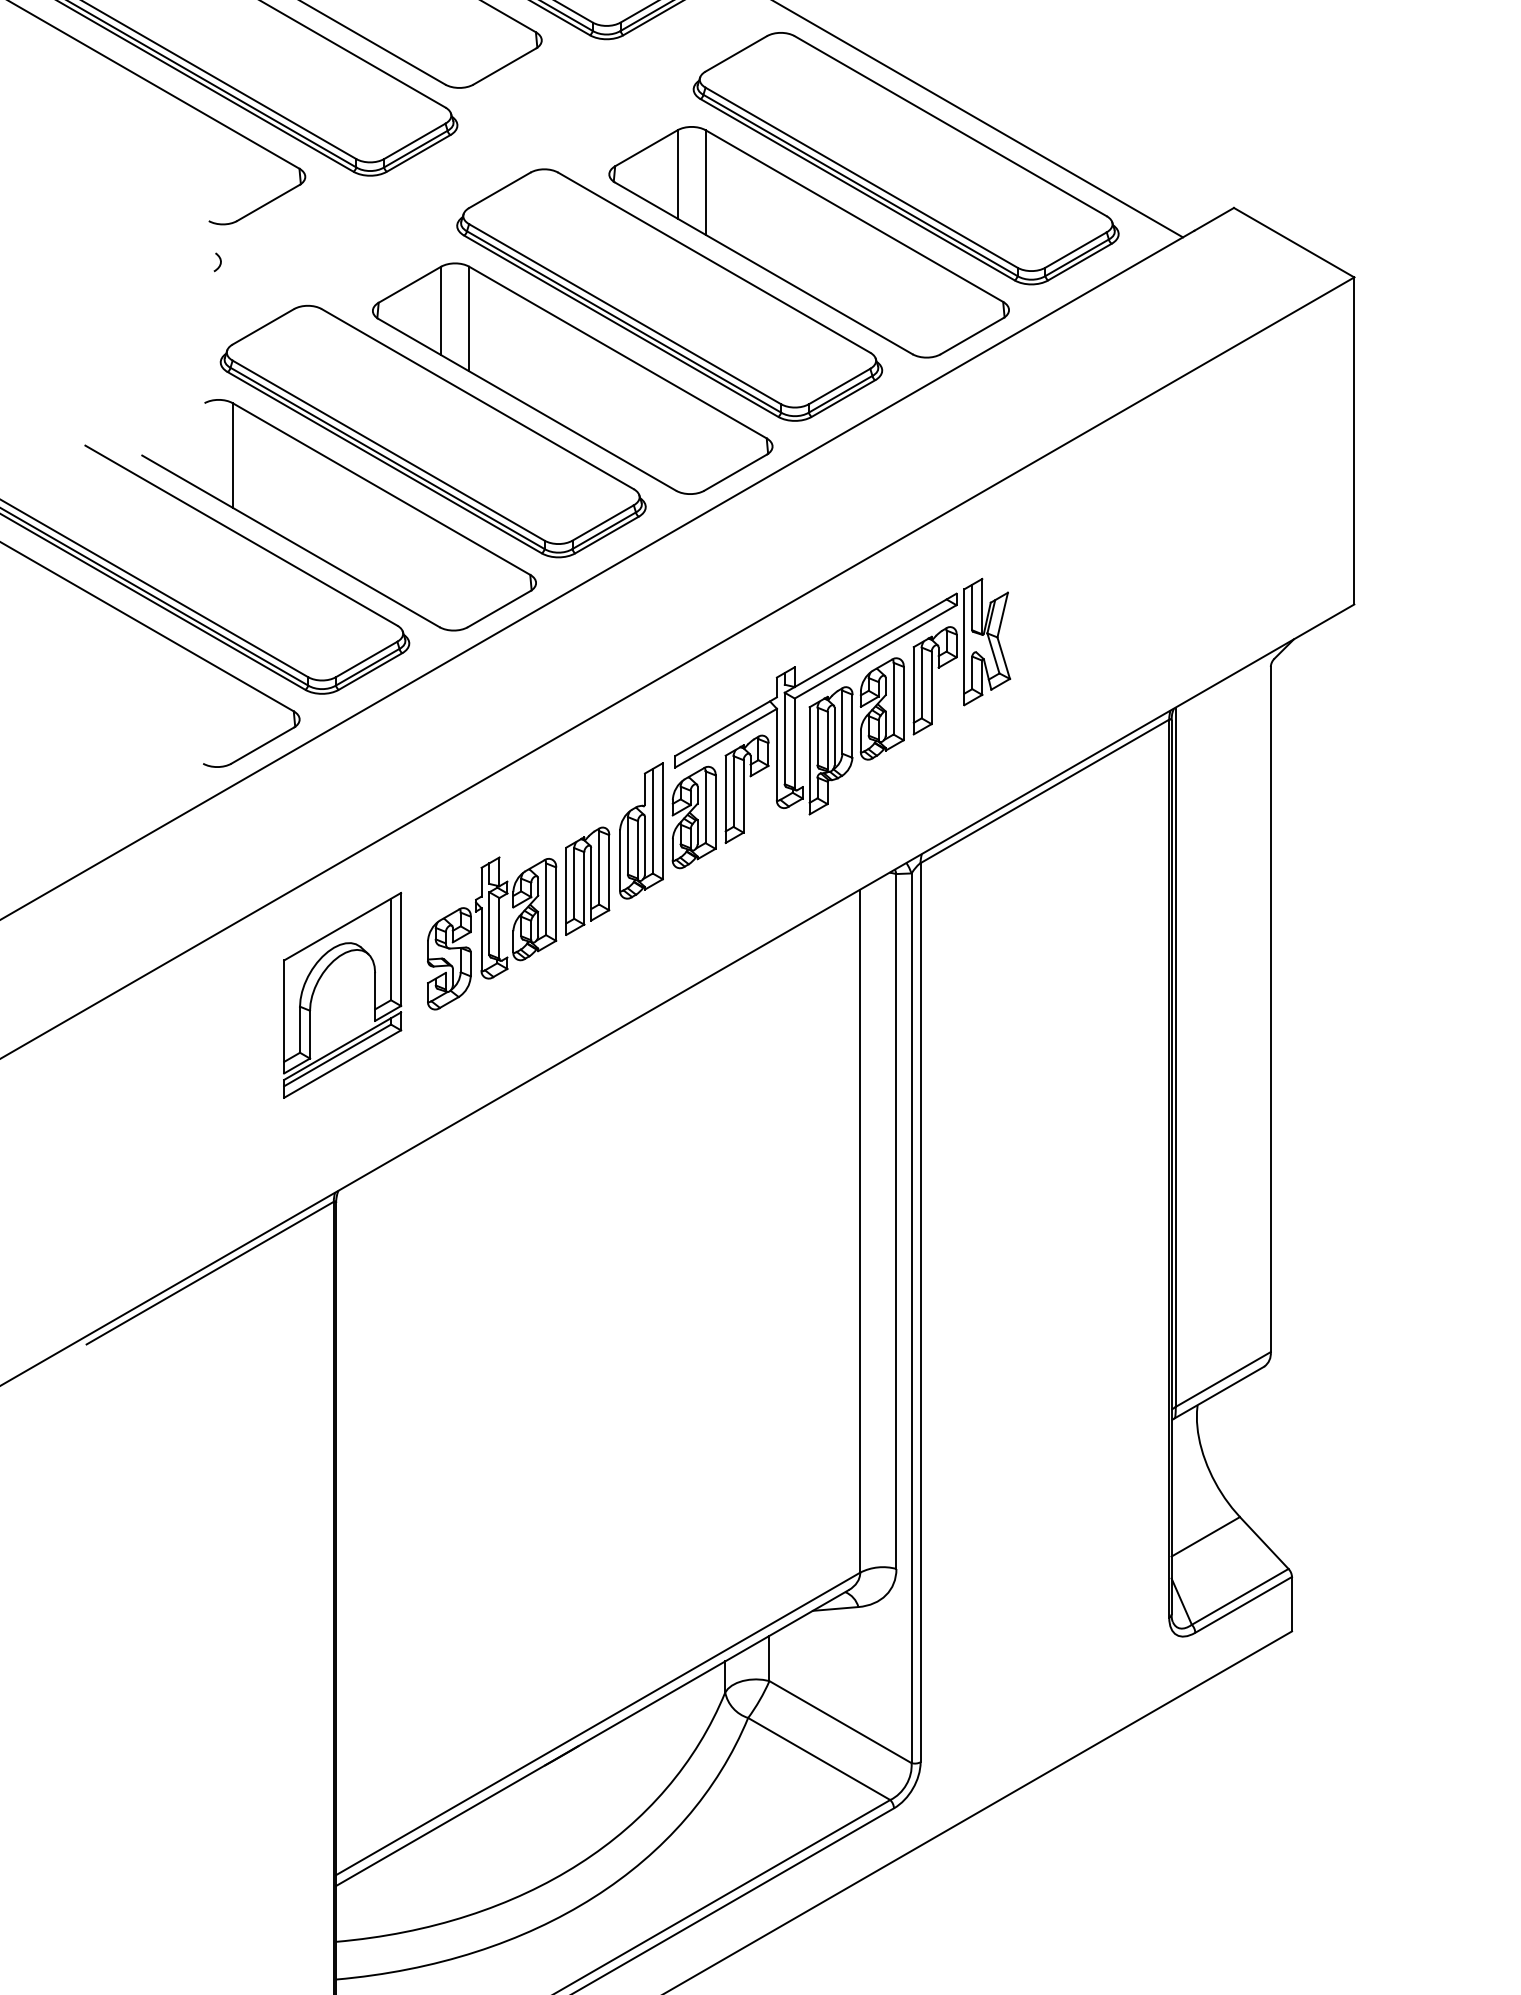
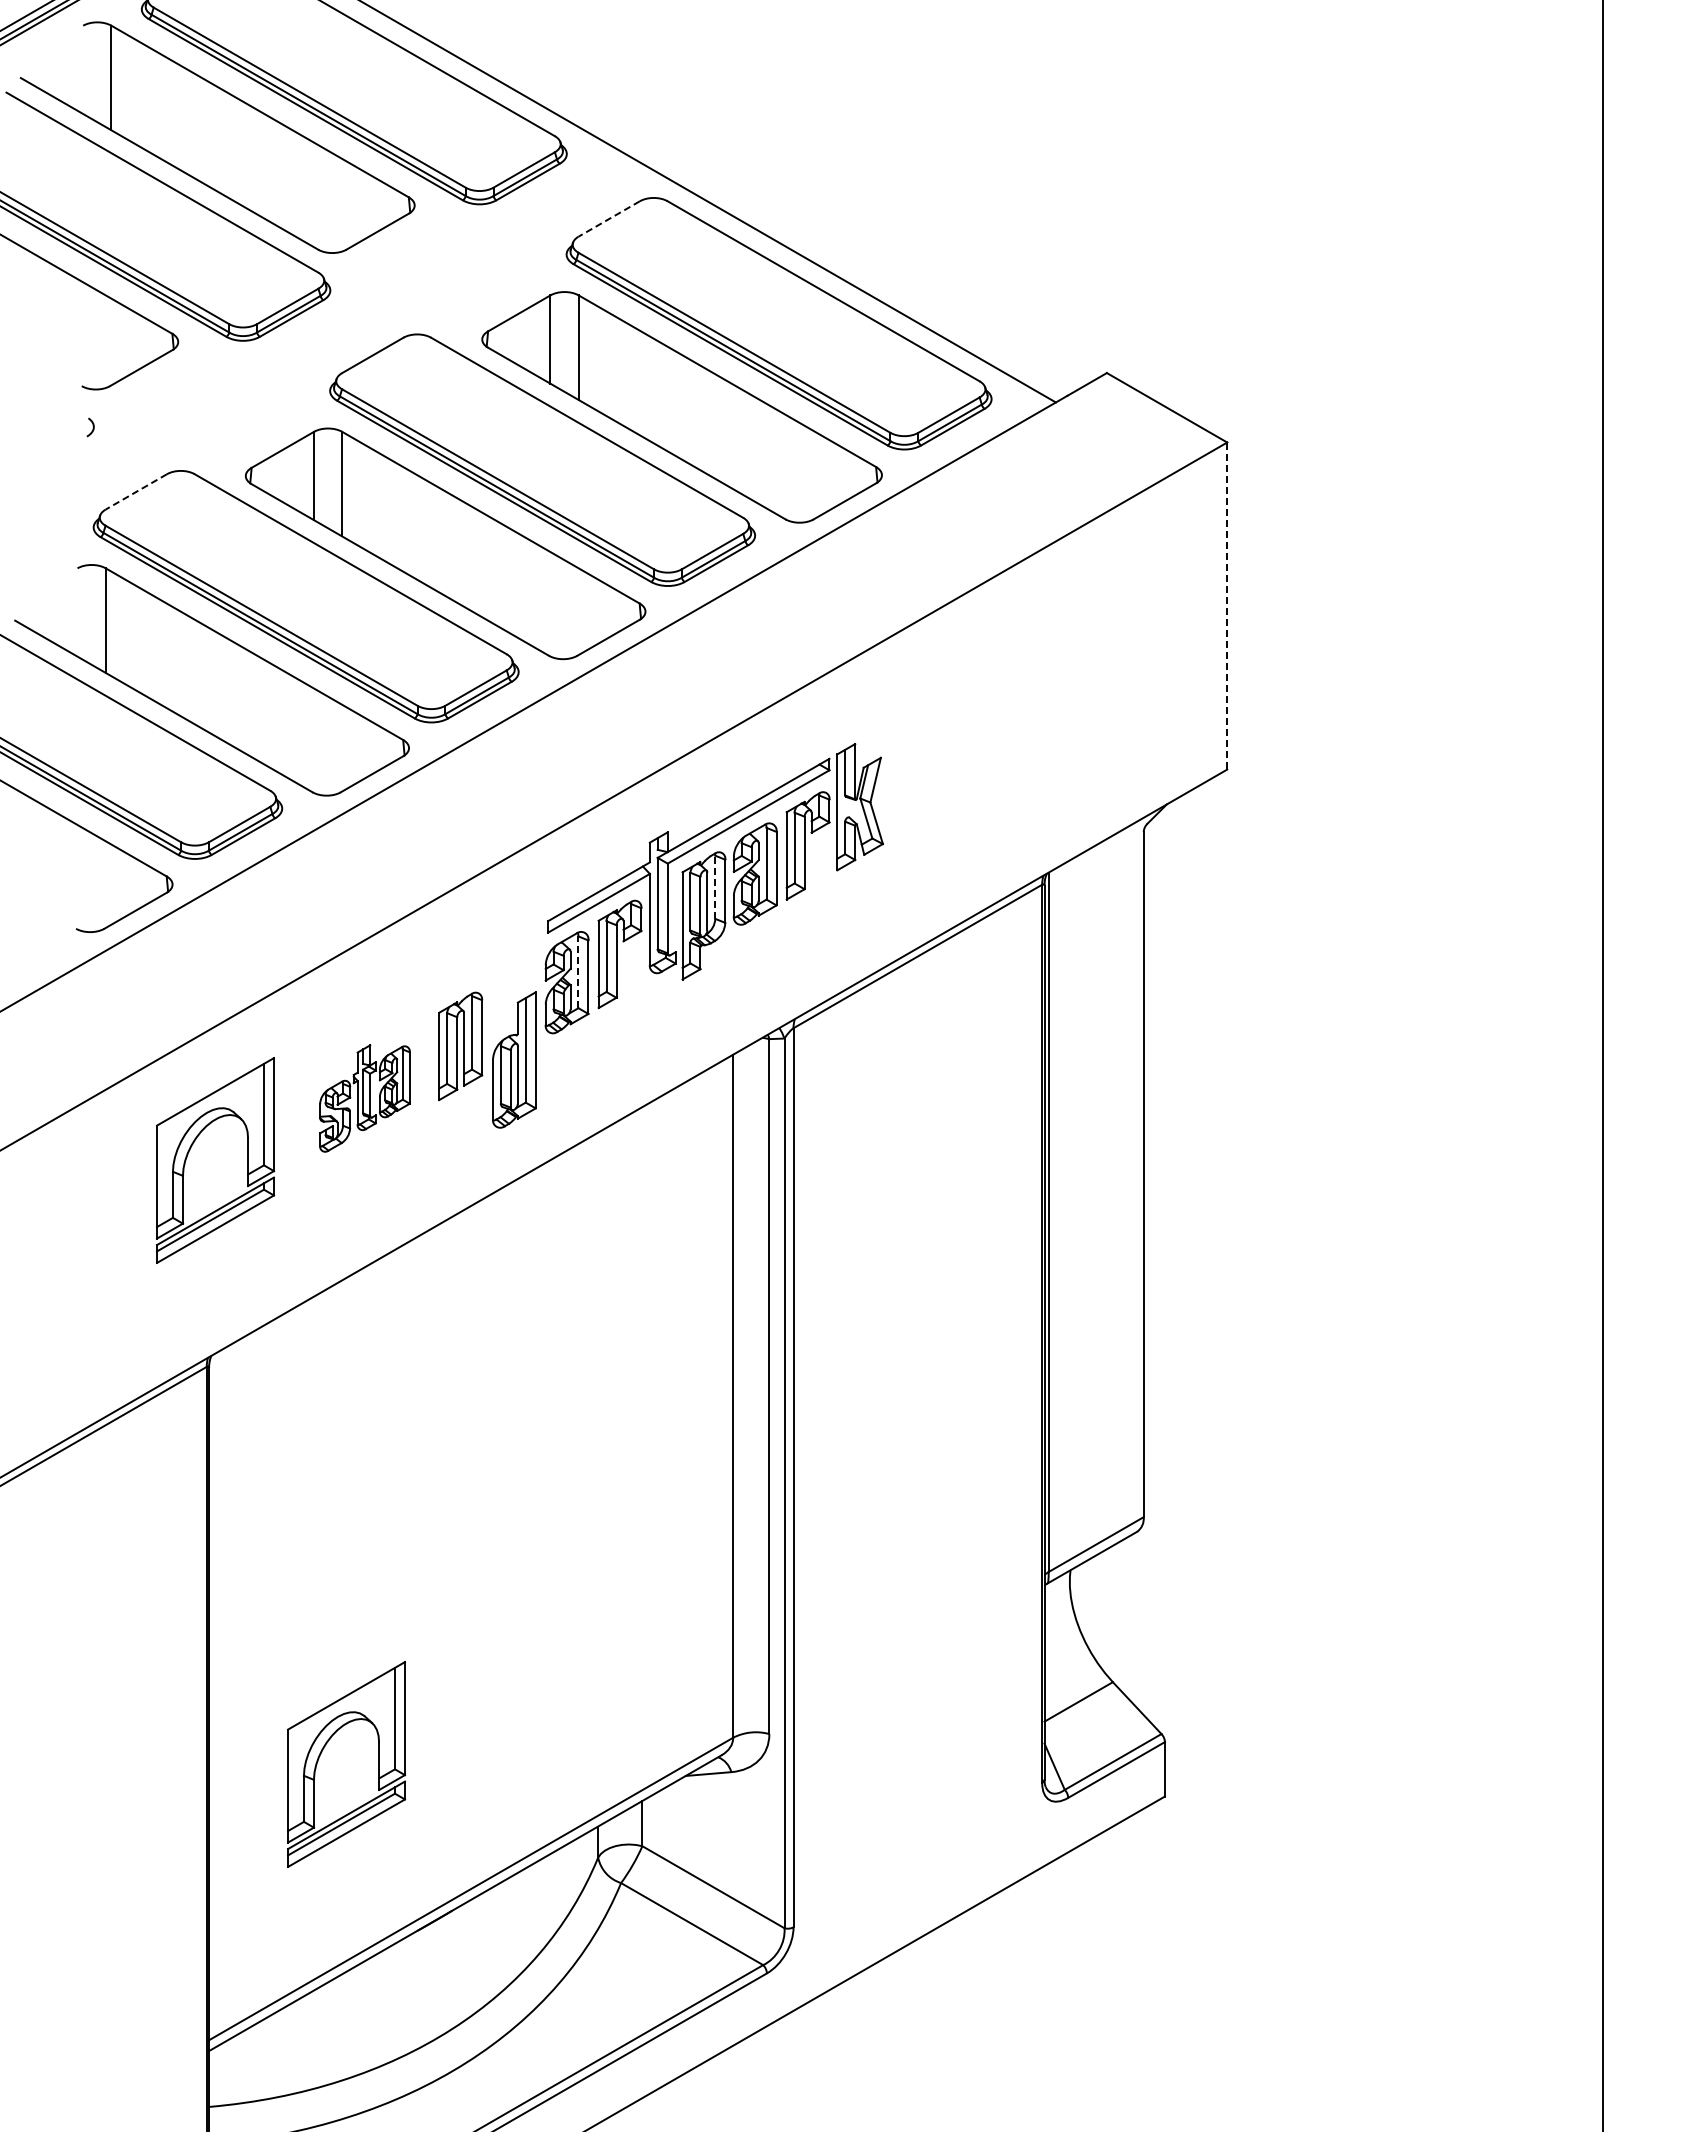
line: (735, 54) -> (608, 219), solid -> dashed
line: (262, 327) -> (135, 492), solid -> dashed
line: (1354, 441) -> (1227, 606), solid -> dashed
line: (842, 722) -> (715, 887), solid -> dashed
line: (705, 807) -> (578, 972), solid -> dashed
part: (641, 830) -> (514, 1059), moved
part: (491, 933) -> (364, 1098), size x0.7
part: (449, 1587) -> (322, 1752), added

